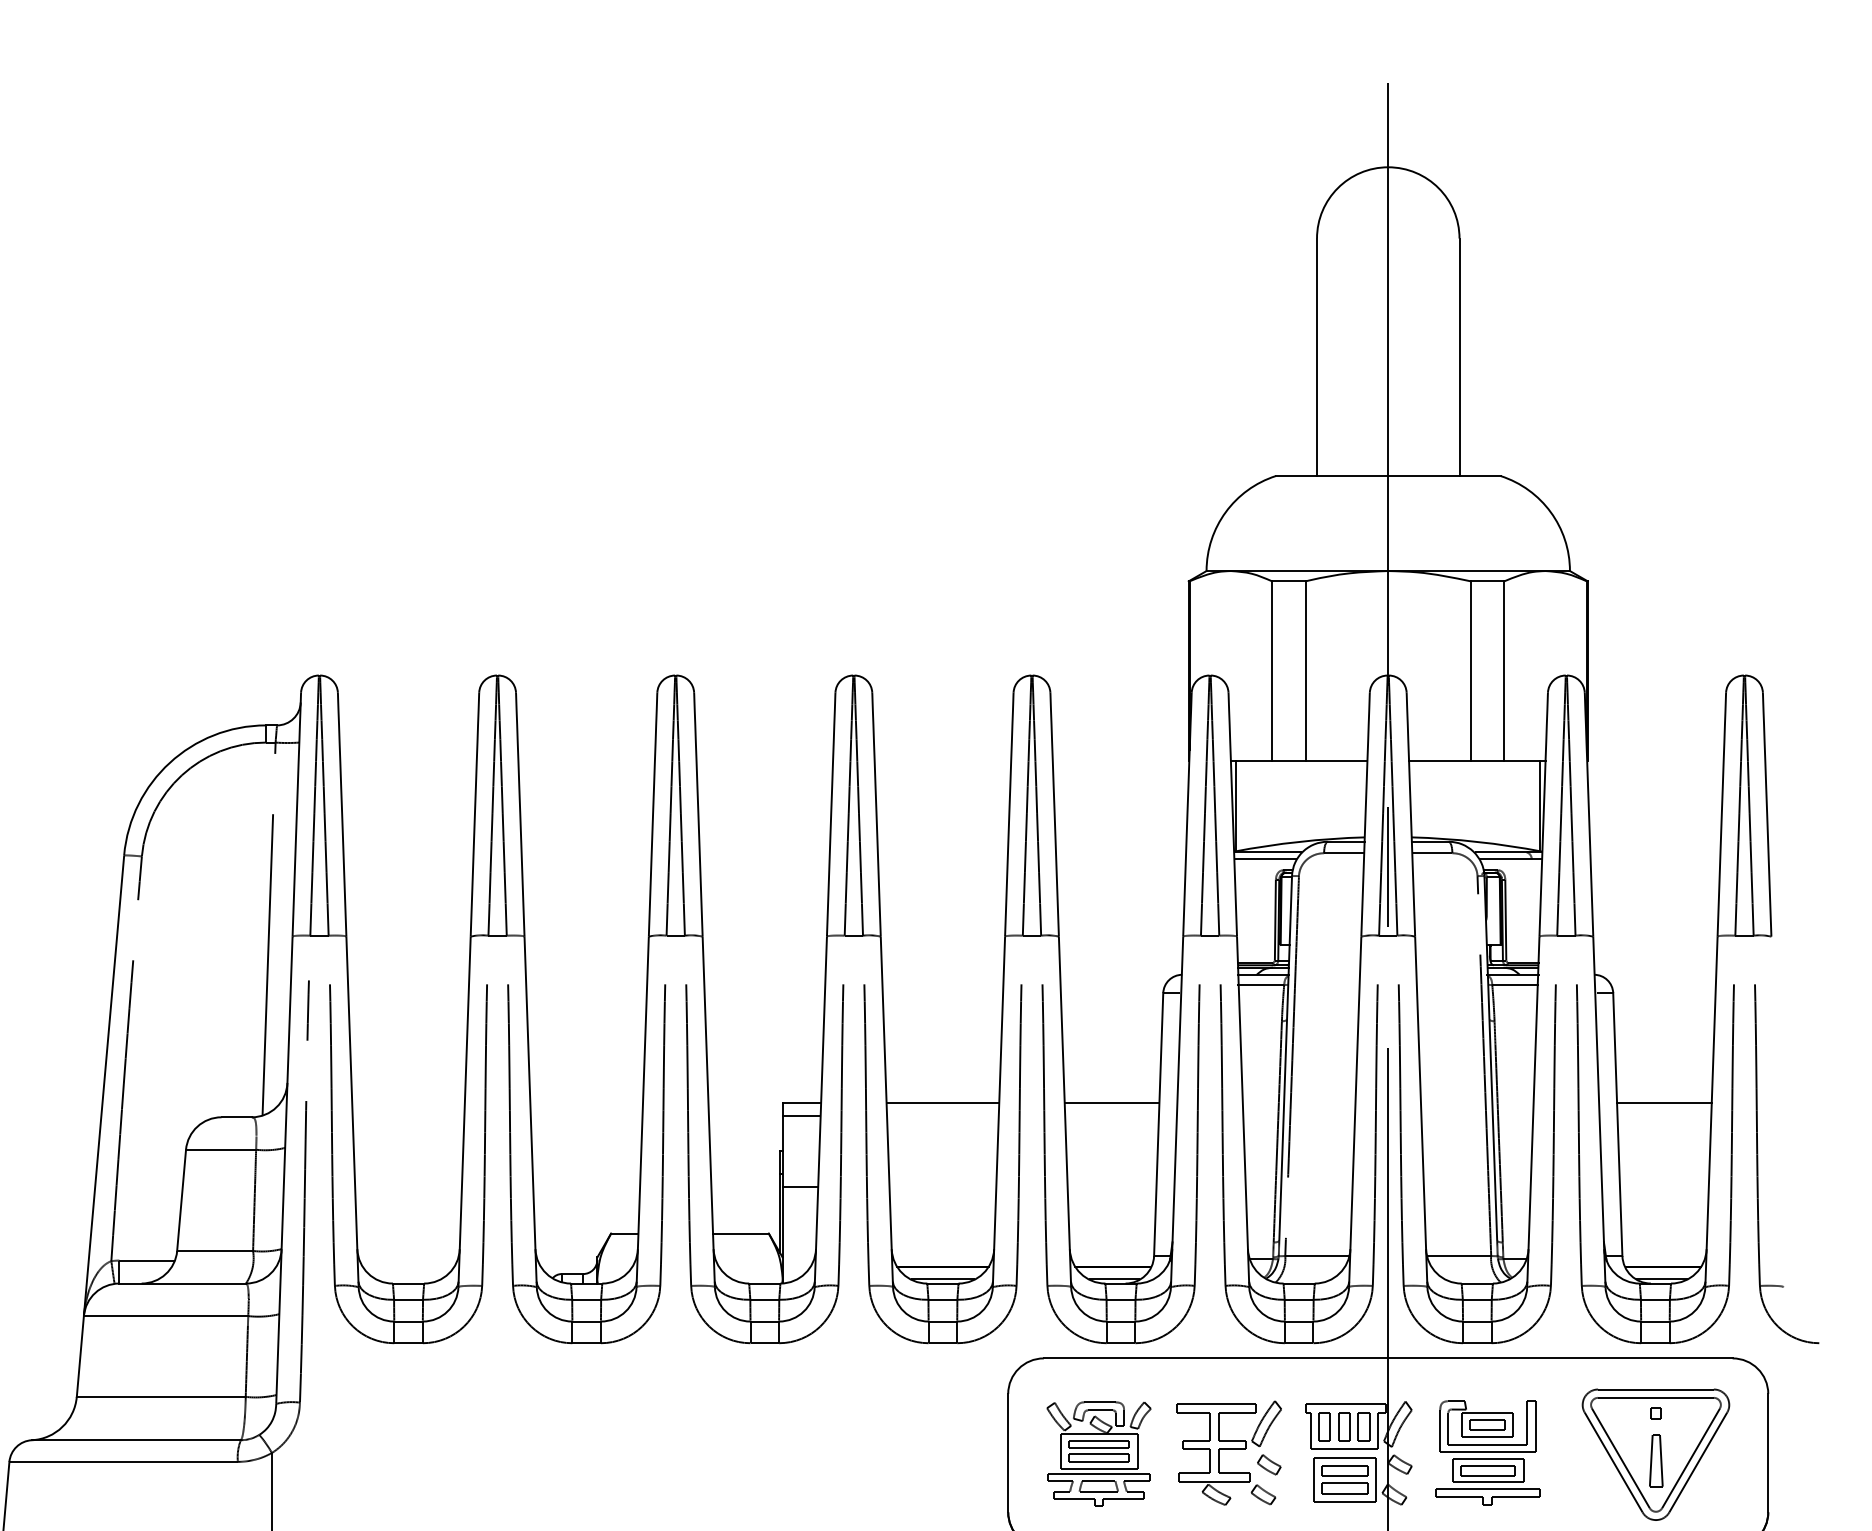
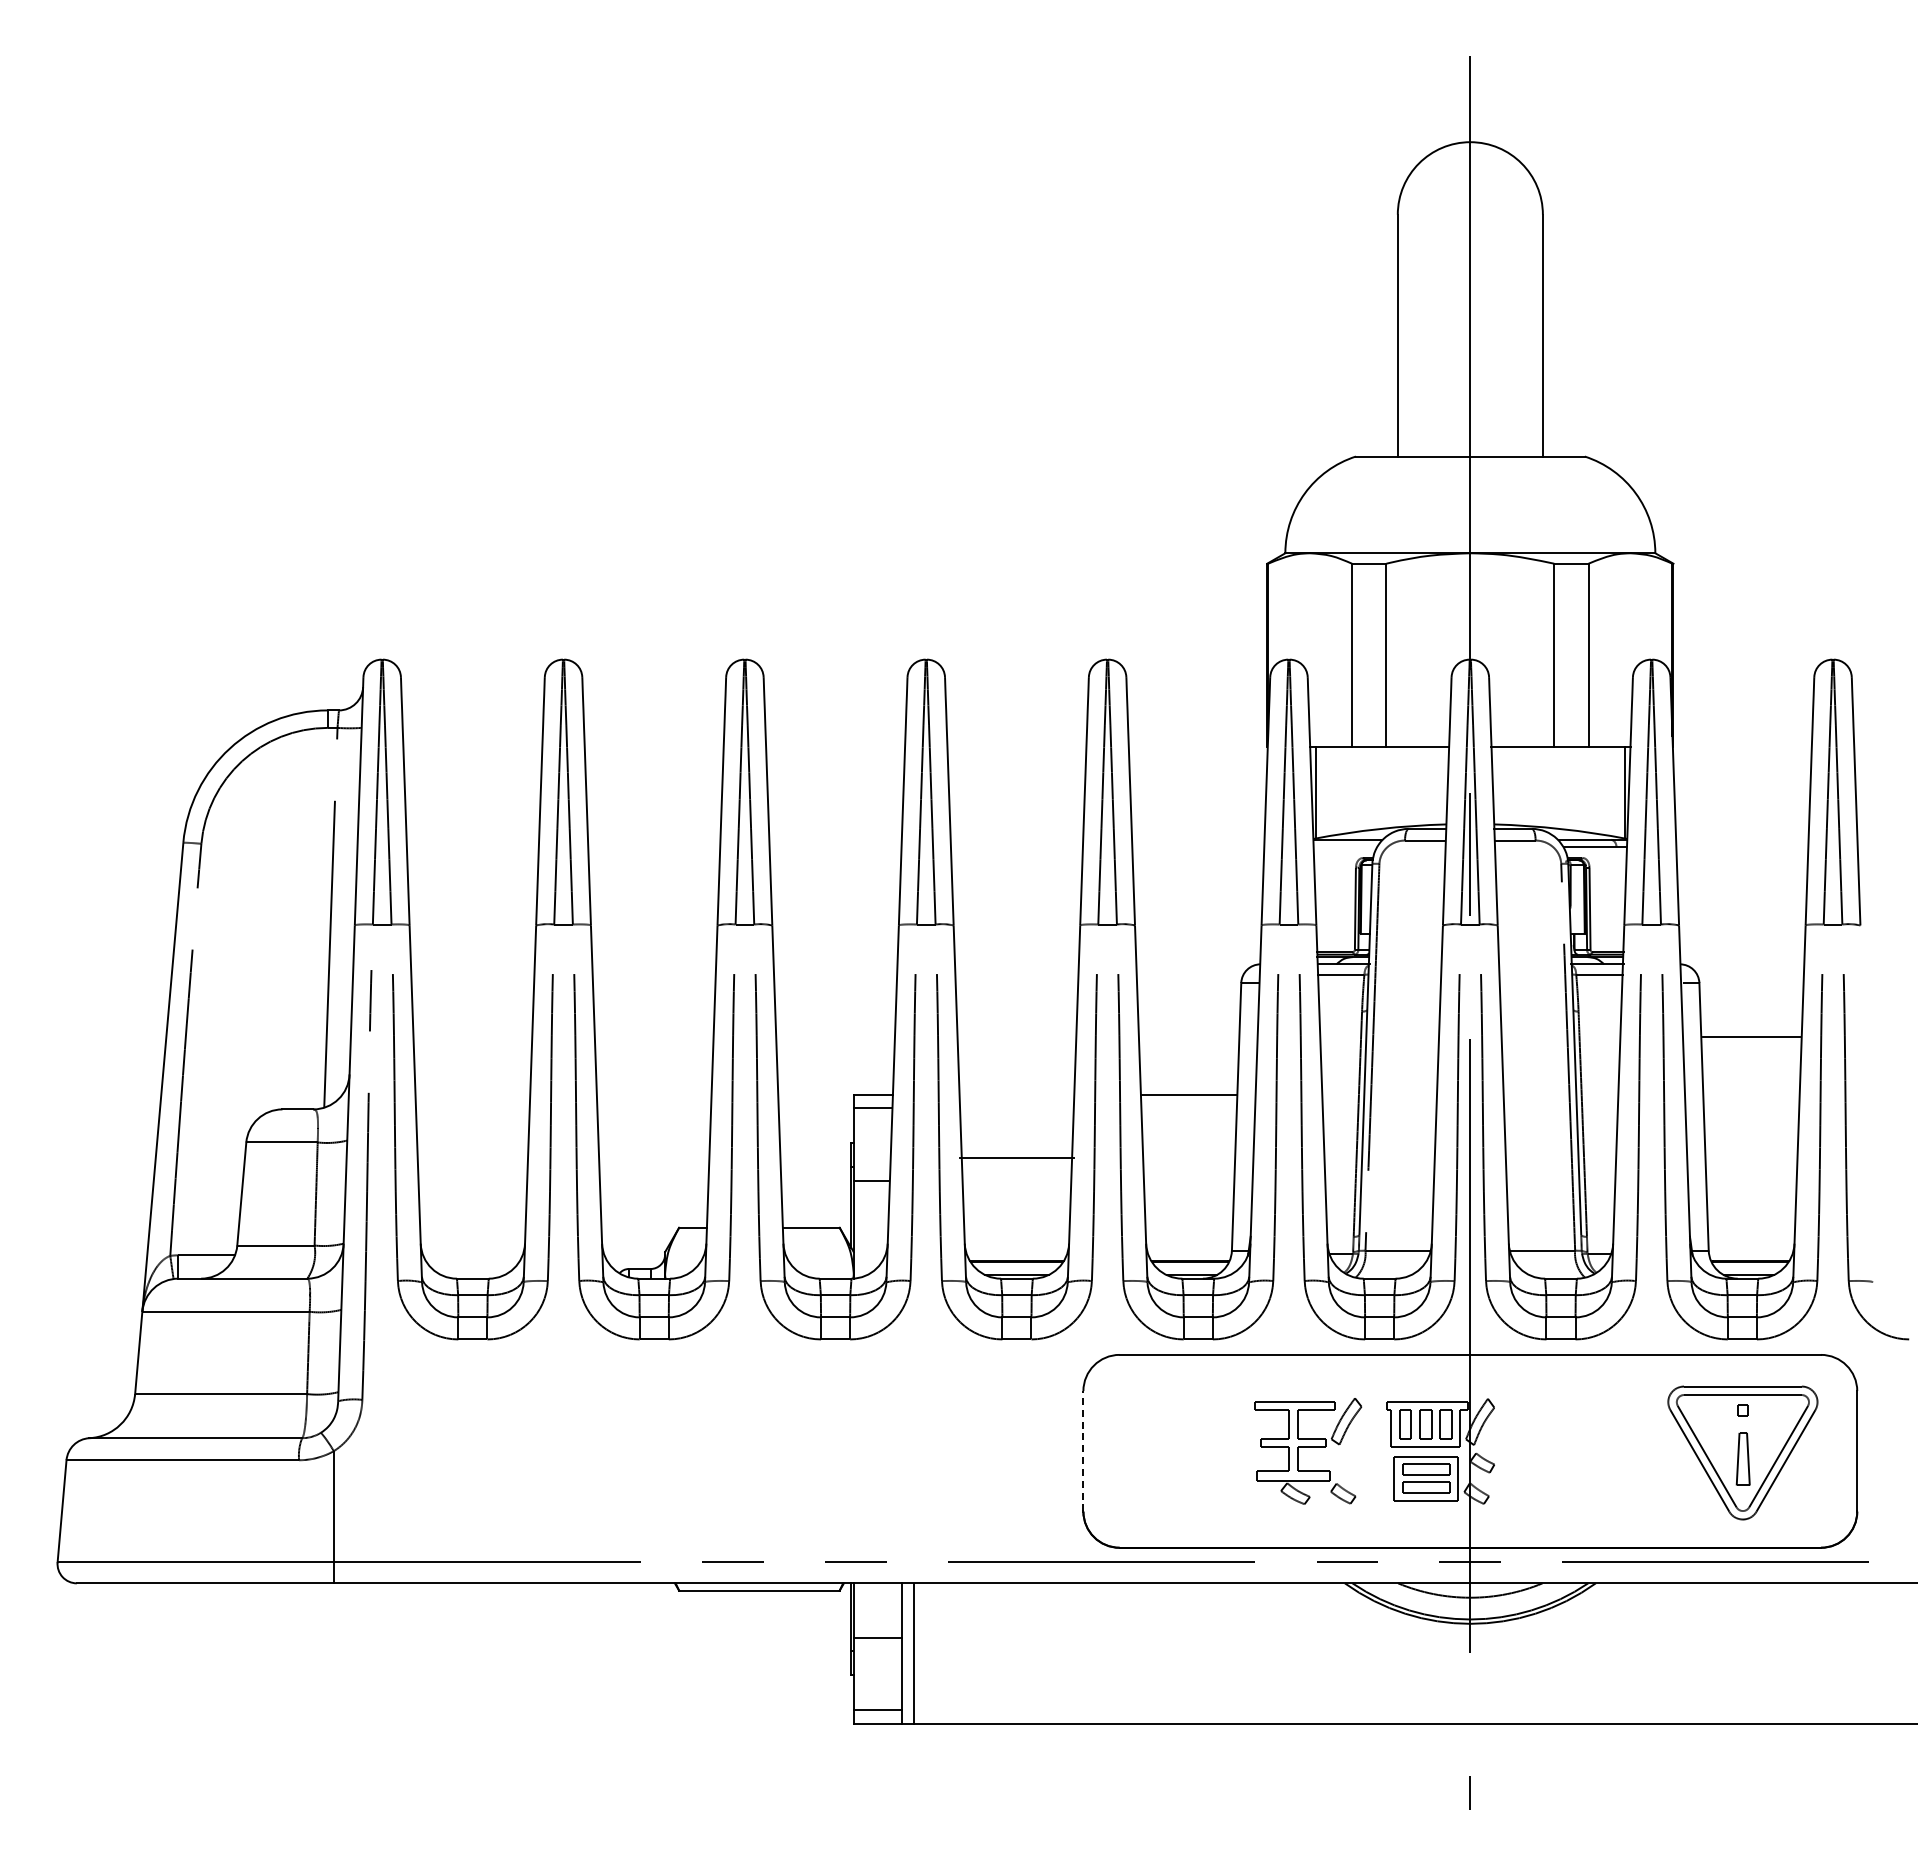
line: (1265, 859) -> (1345, 846), removed
line: (942, 1102) -> (1016, 1157), moved
line: (1664, 1102) -> (1751, 1036), moved
line: (1008, 1452) -> (1083, 1450), solid -> dashed
part: (1487, 1452) -> (1571, 1450), removed
part: (1098, 1453) -> (1175, 1451), removed
part: (1268, 1464) -> (1348, 1462), removed

